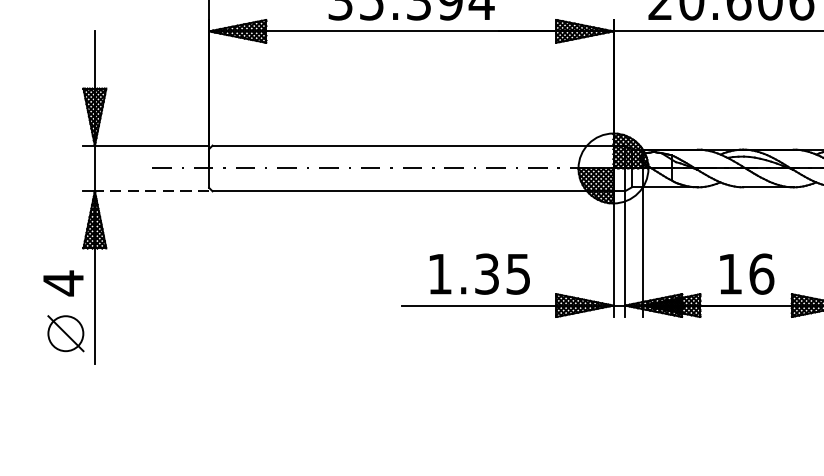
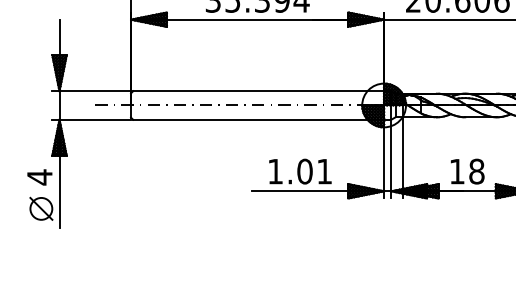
line: (152, 190) -> (95, 119), dashed -> solid
text: (502, 273) -> (314, 171), 1.35 -> 1.01
text: (761, 273) -> (476, 171), 16 -> 18

